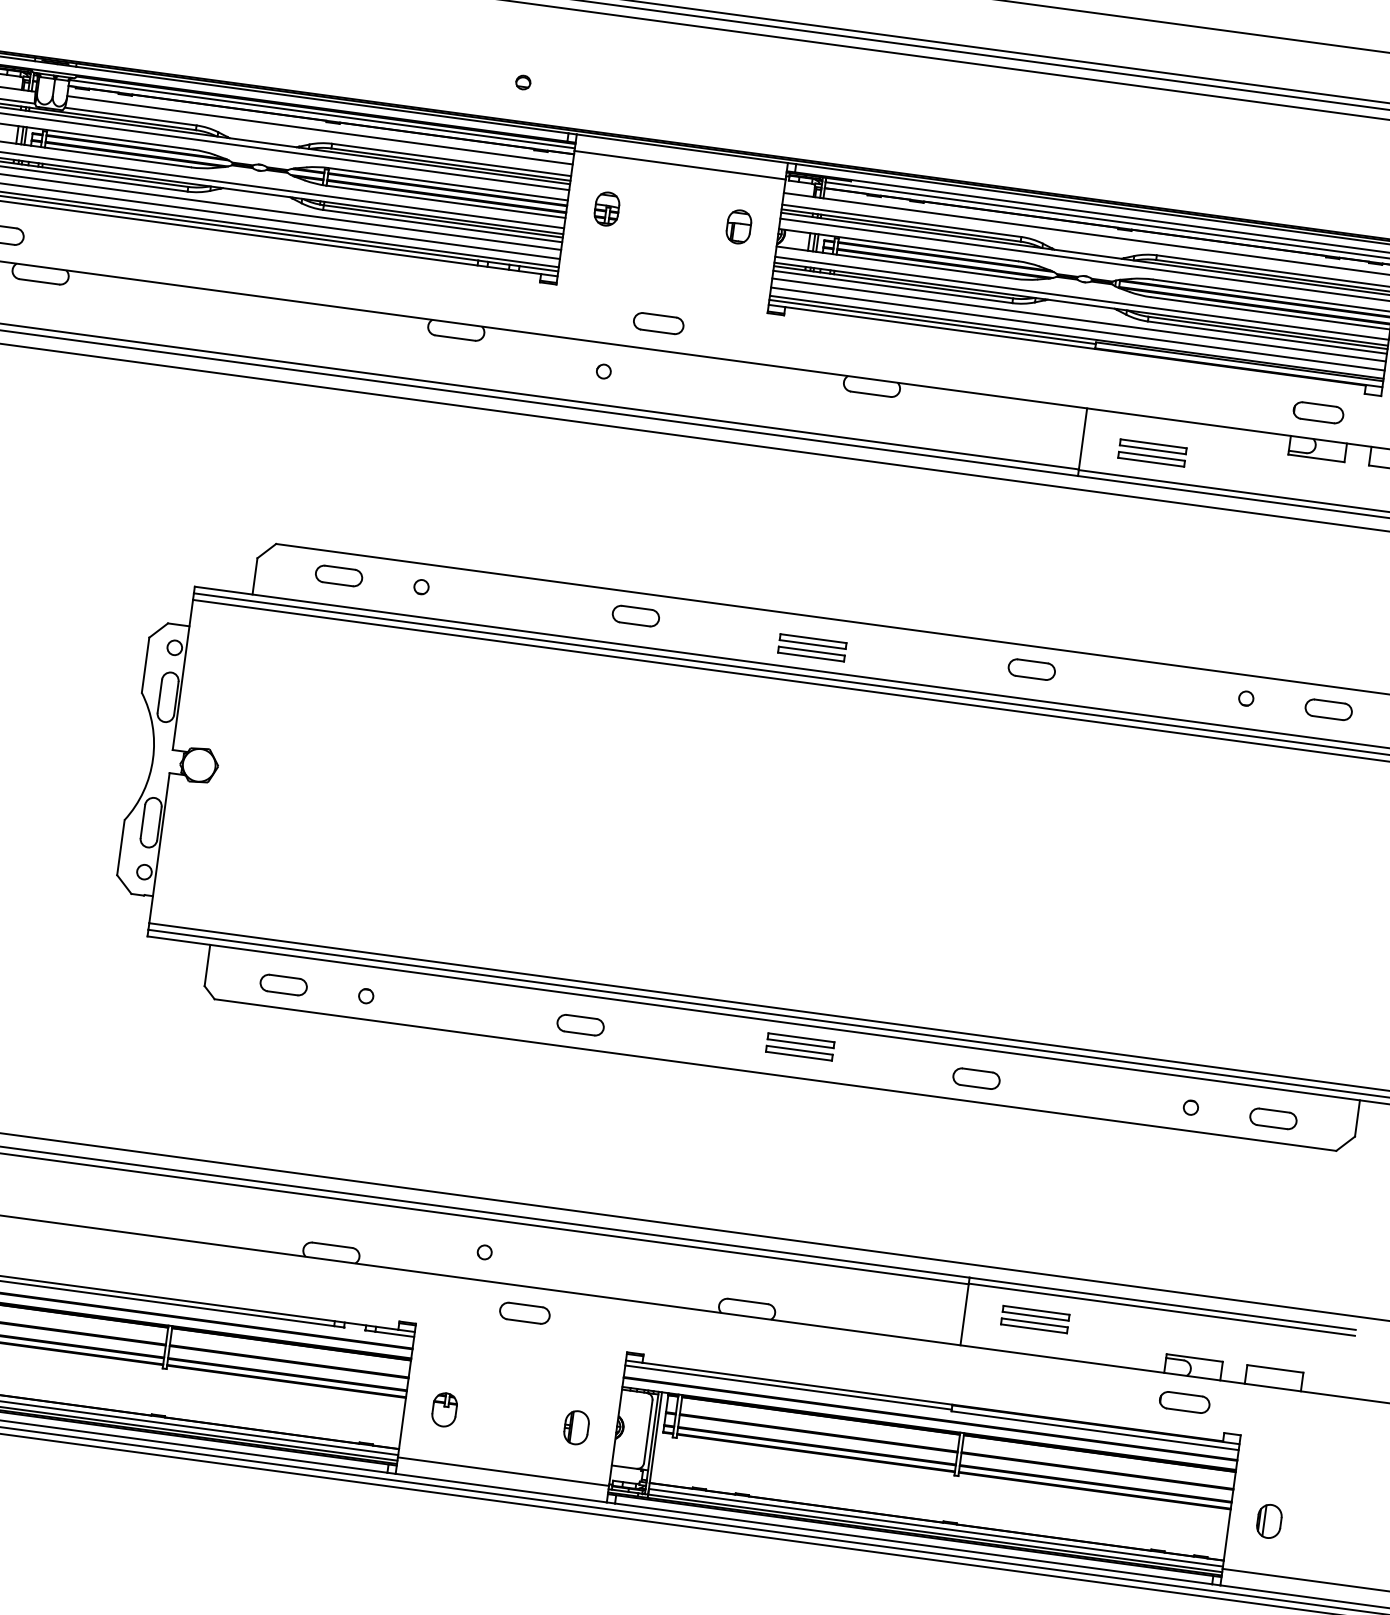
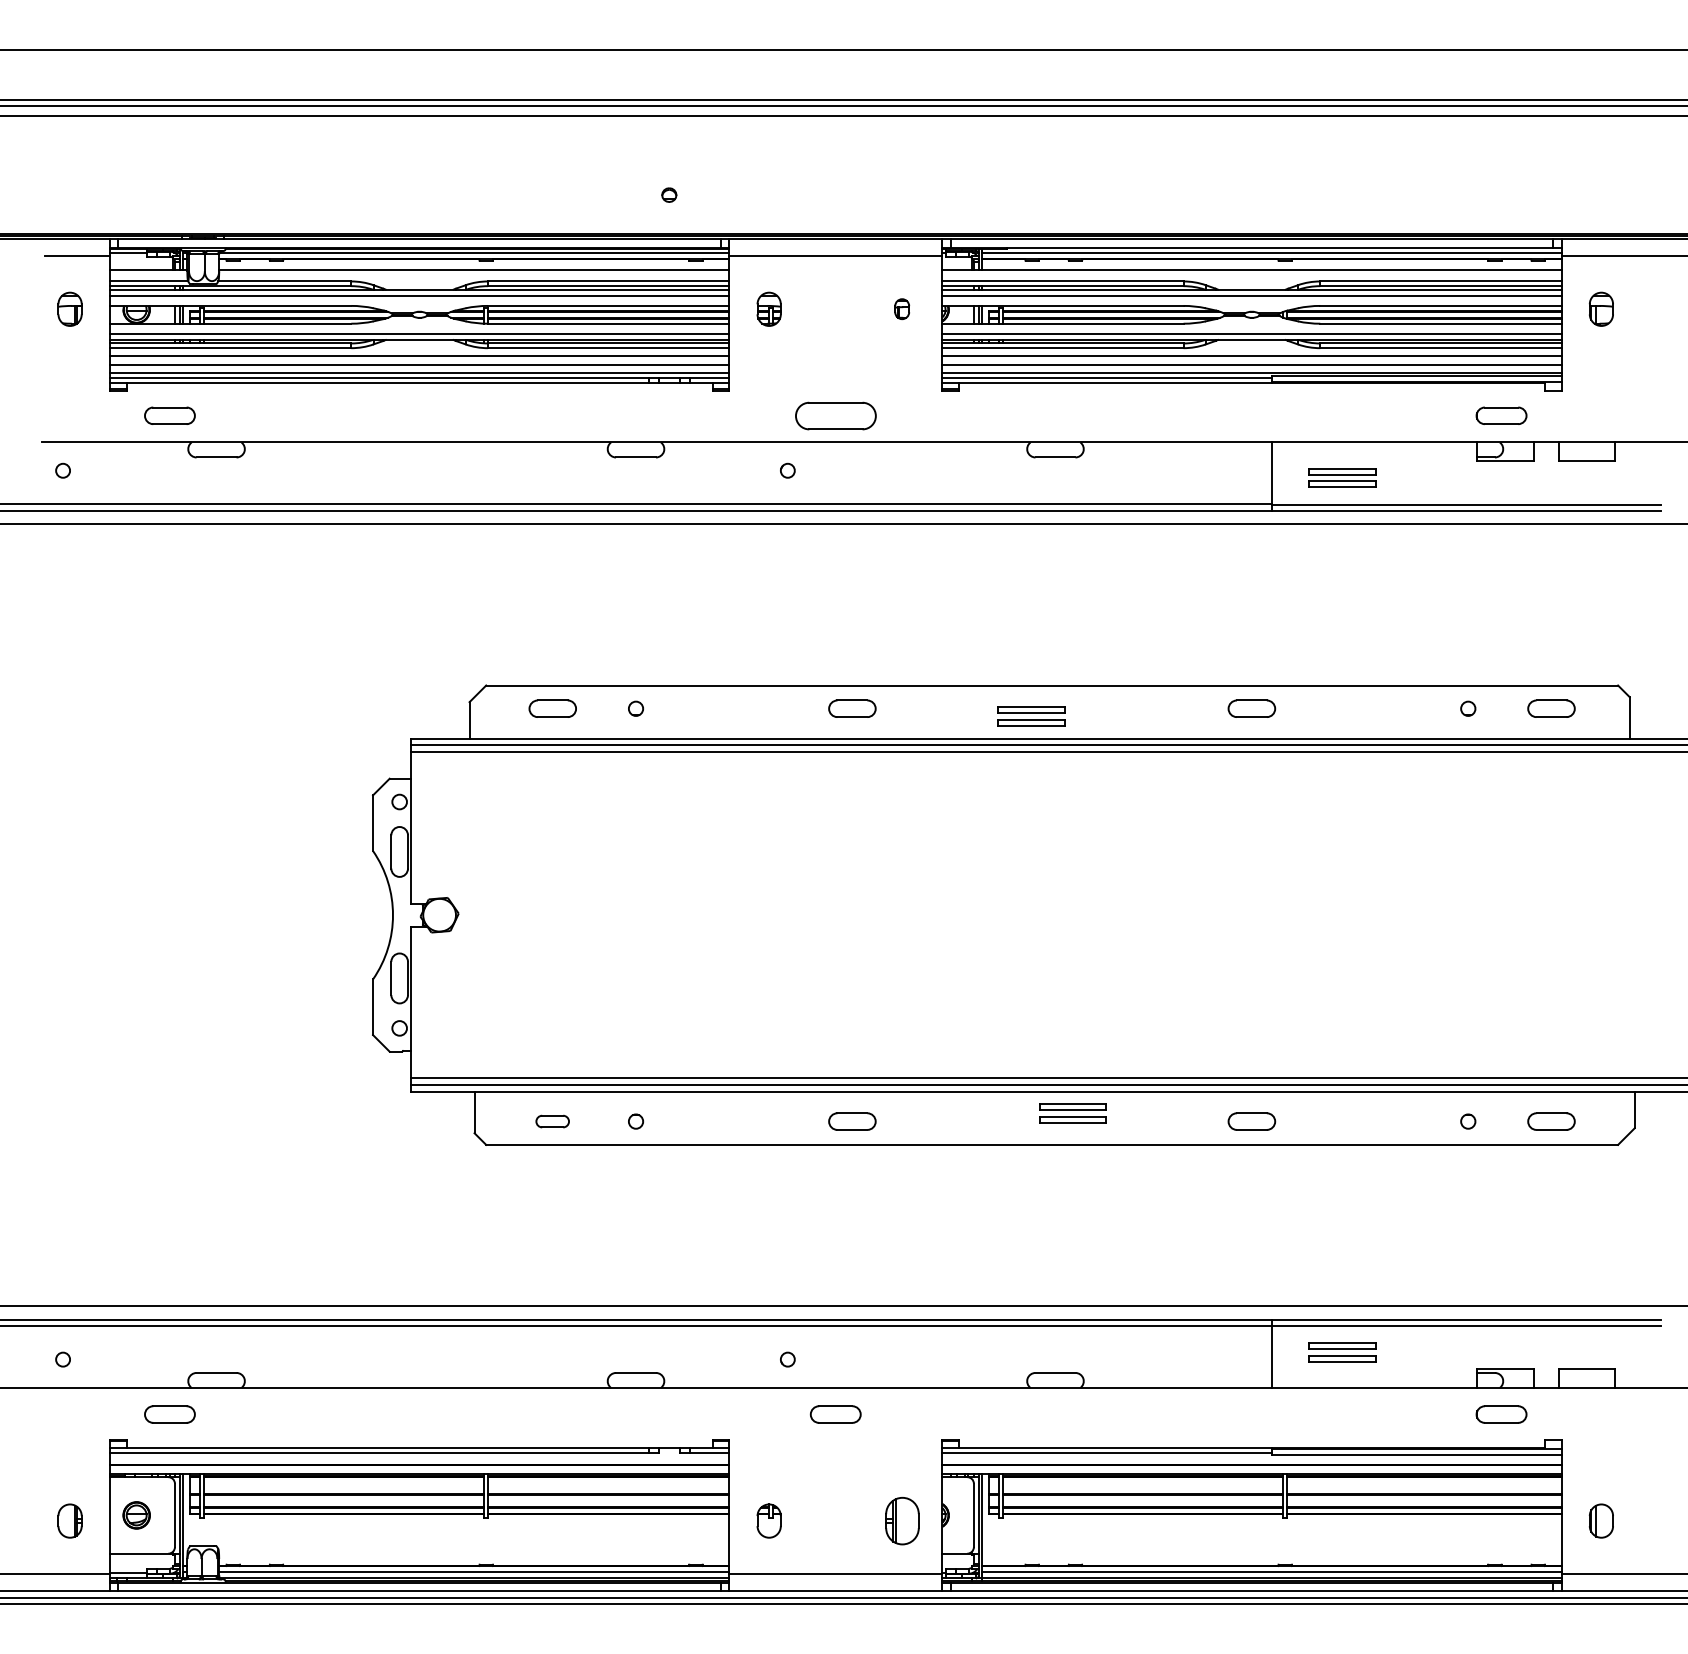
part: (738, 226) -> (901, 308), size x0.6
part: (658, 323) -> (835, 415), size x1.6
part: (283, 984) -> (552, 1121), size x0.7
part: (575, 1427) -> (901, 1520), size x1.4

